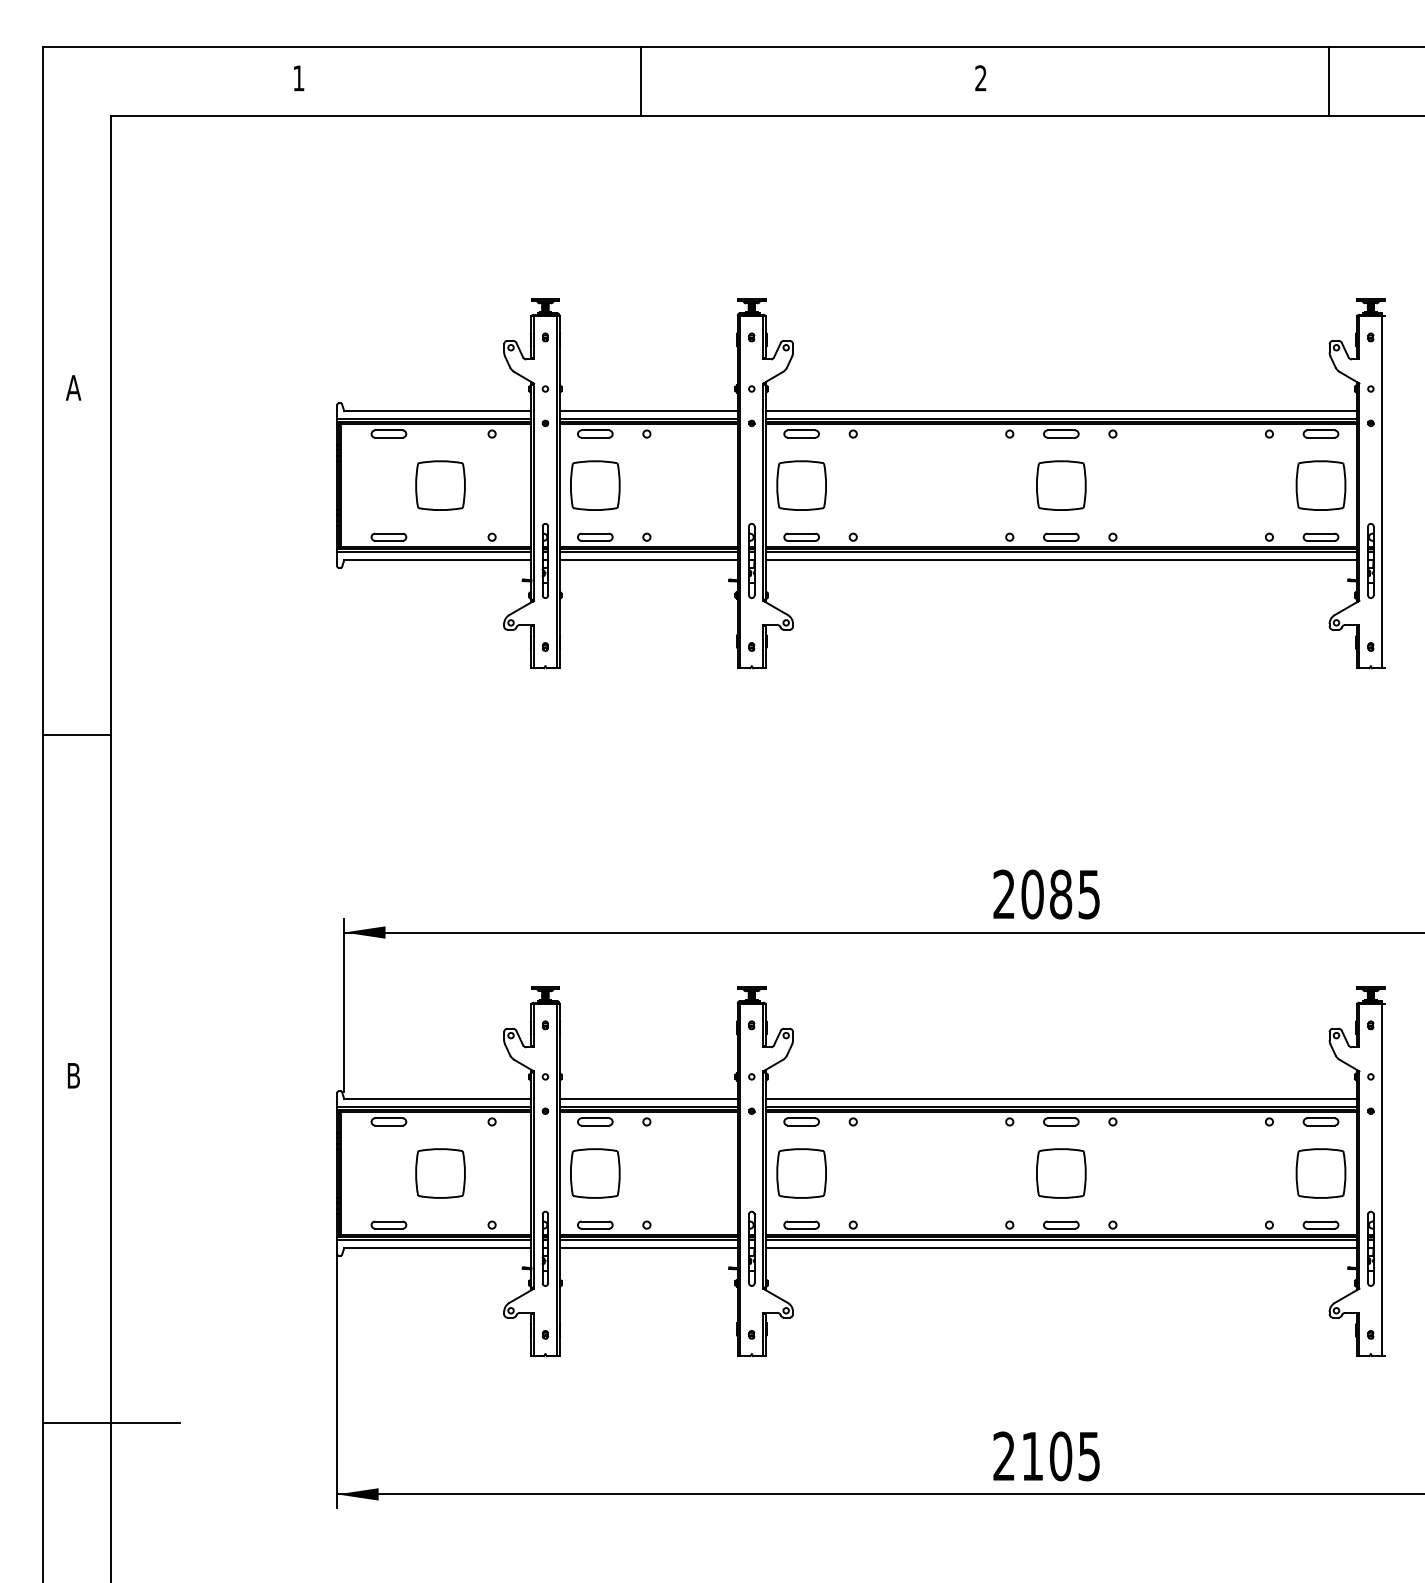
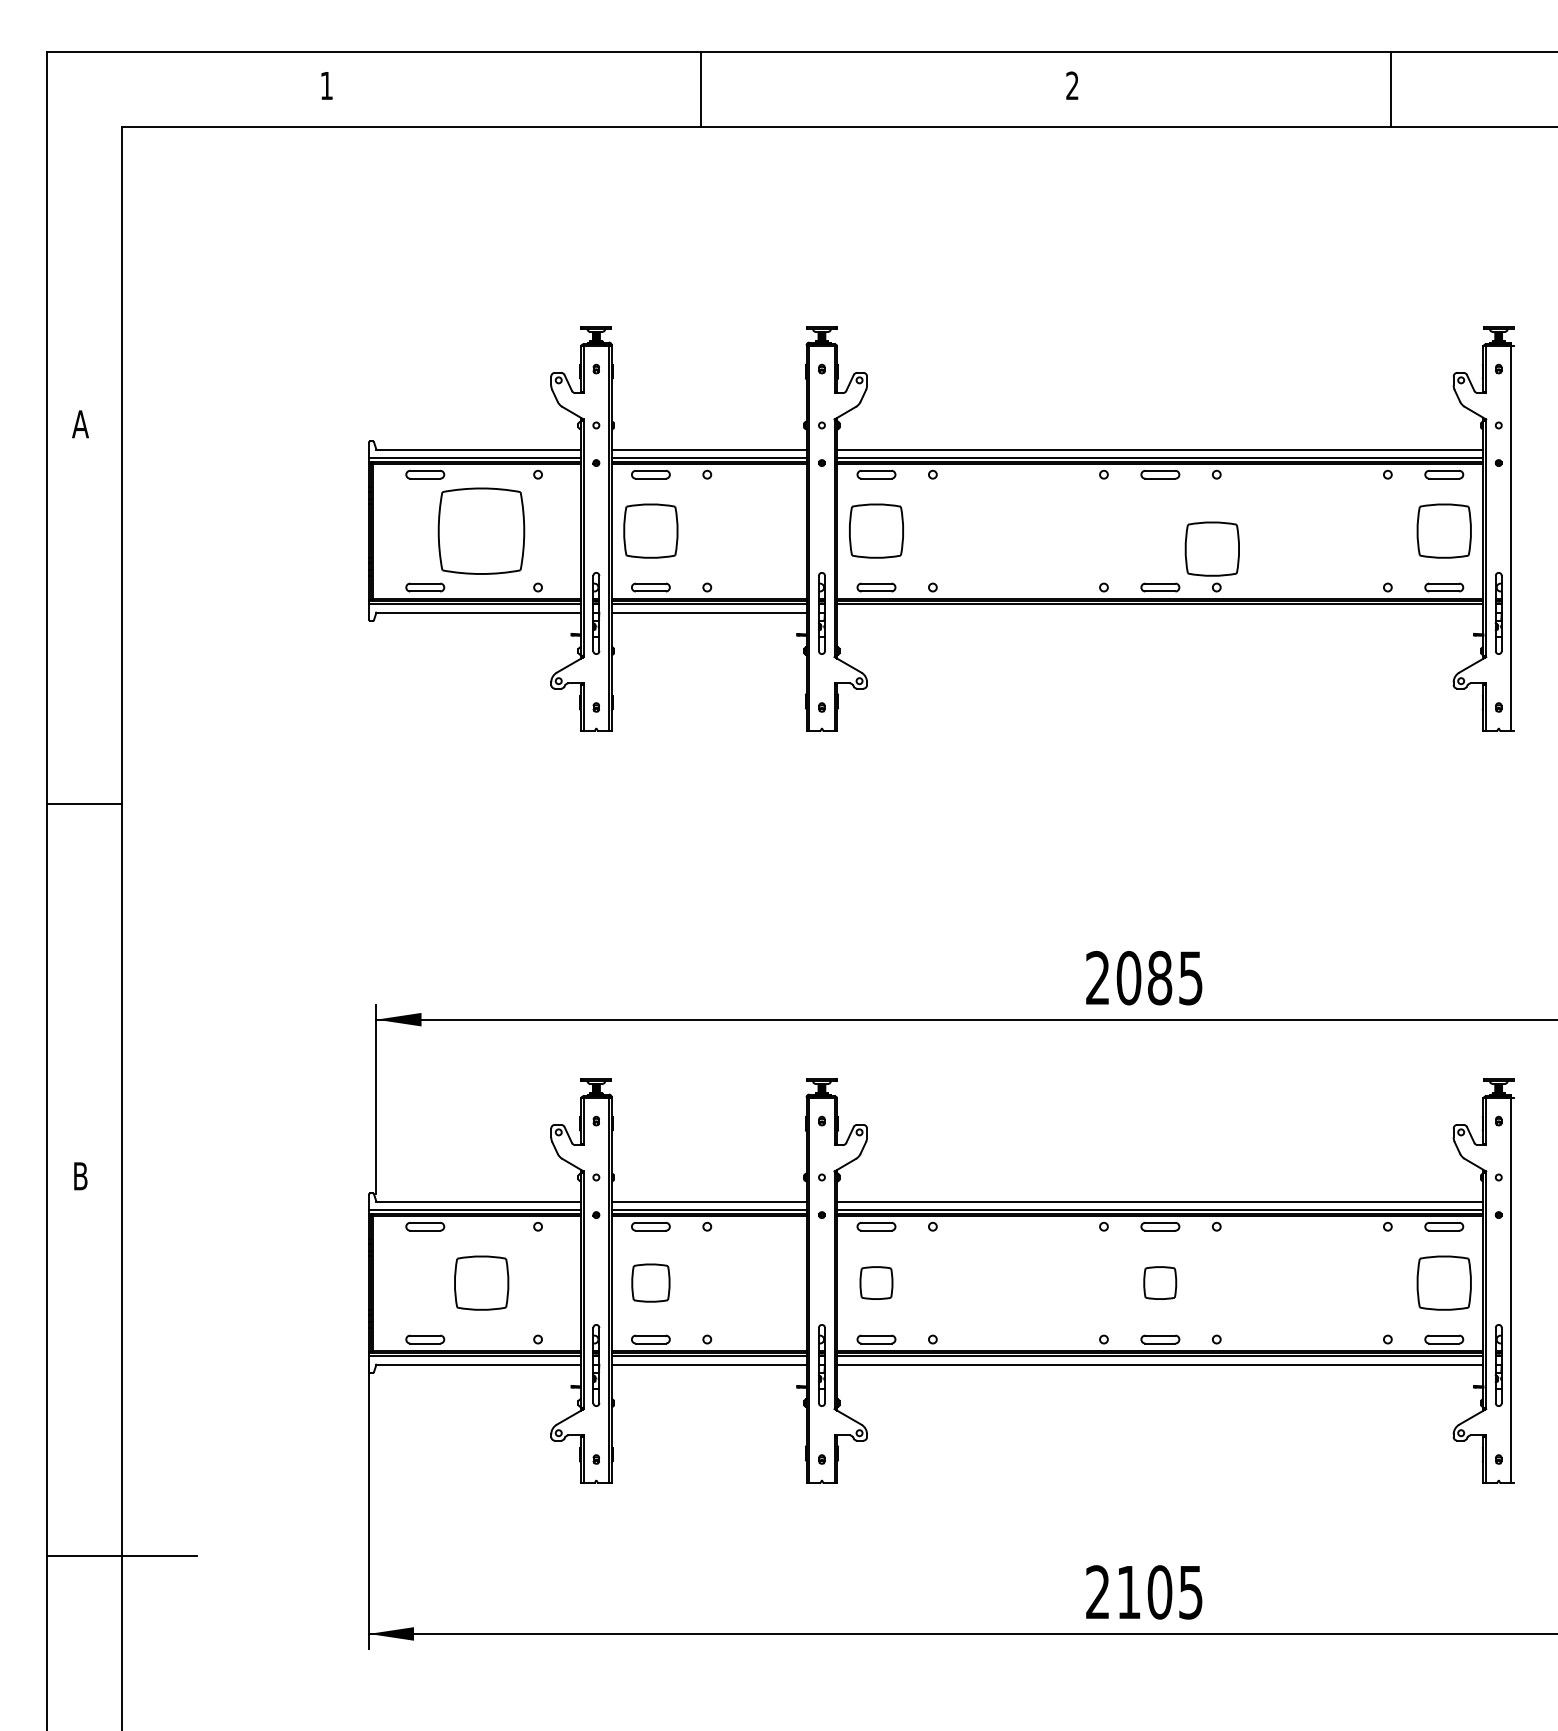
line: (1328, 81) -> (1390, 89), moved
part: (440, 485) -> (481, 530), size x1.6
part: (1060, 485) -> (1211, 548), moved
line: (1061, 560) -> (1160, 612), removed
part: (594, 1172) -> (650, 1282), size x0.7
part: (801, 1172) -> (876, 1282), size x0.6
part: (1060, 1172) -> (1159, 1282), size x0.6

